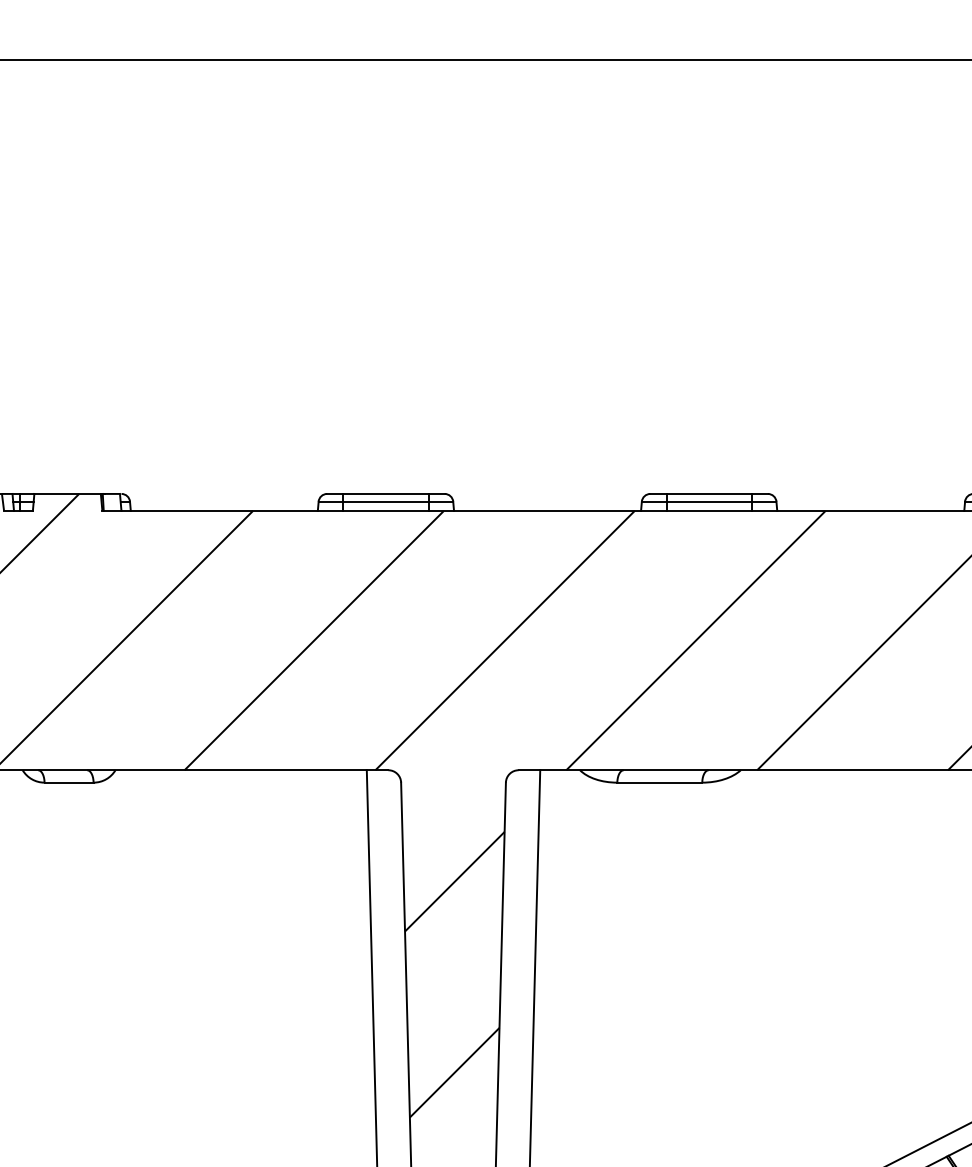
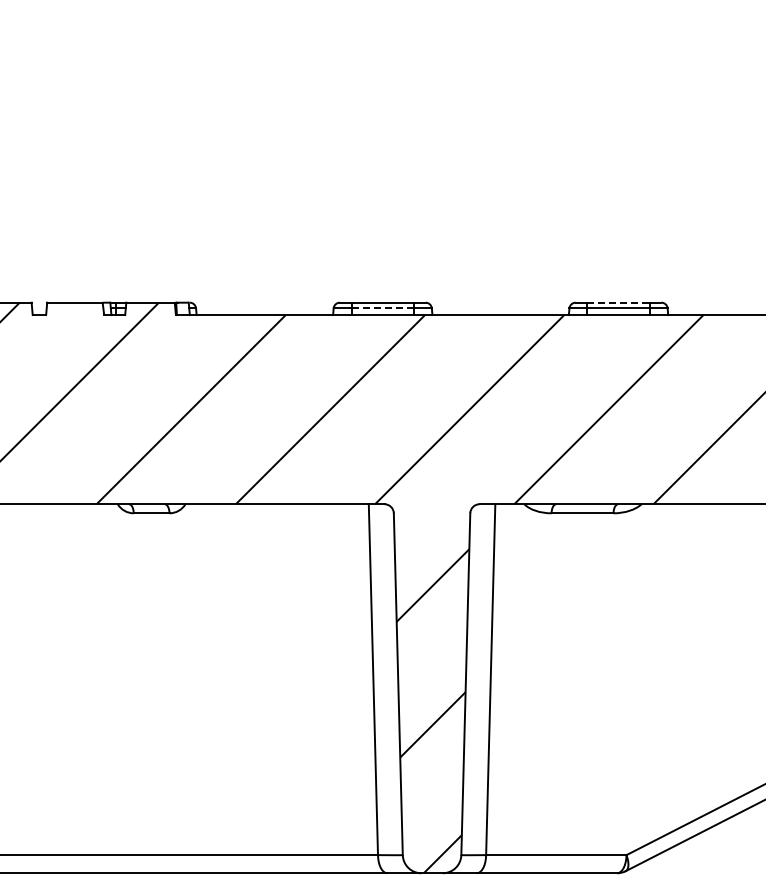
line: (710, 493) -> (619, 302), solid -> dashed
line: (385, 501) -> (382, 308), solid -> dashed

